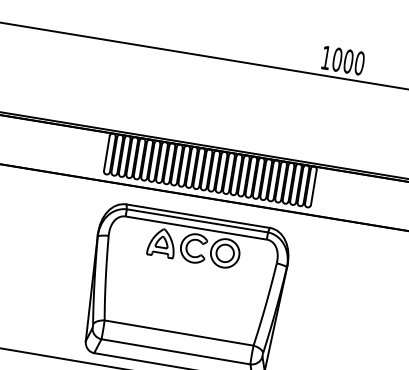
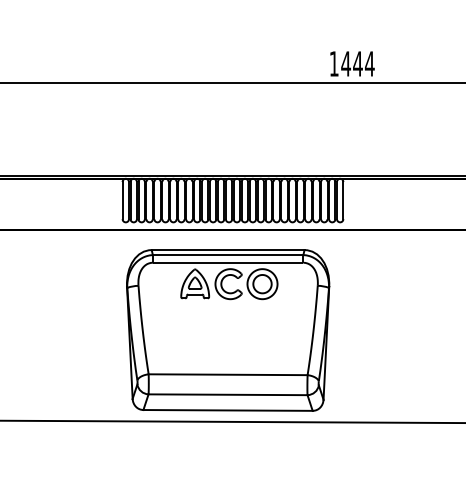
text: (348, 61) -> (357, 63), 1000 -> 1444

